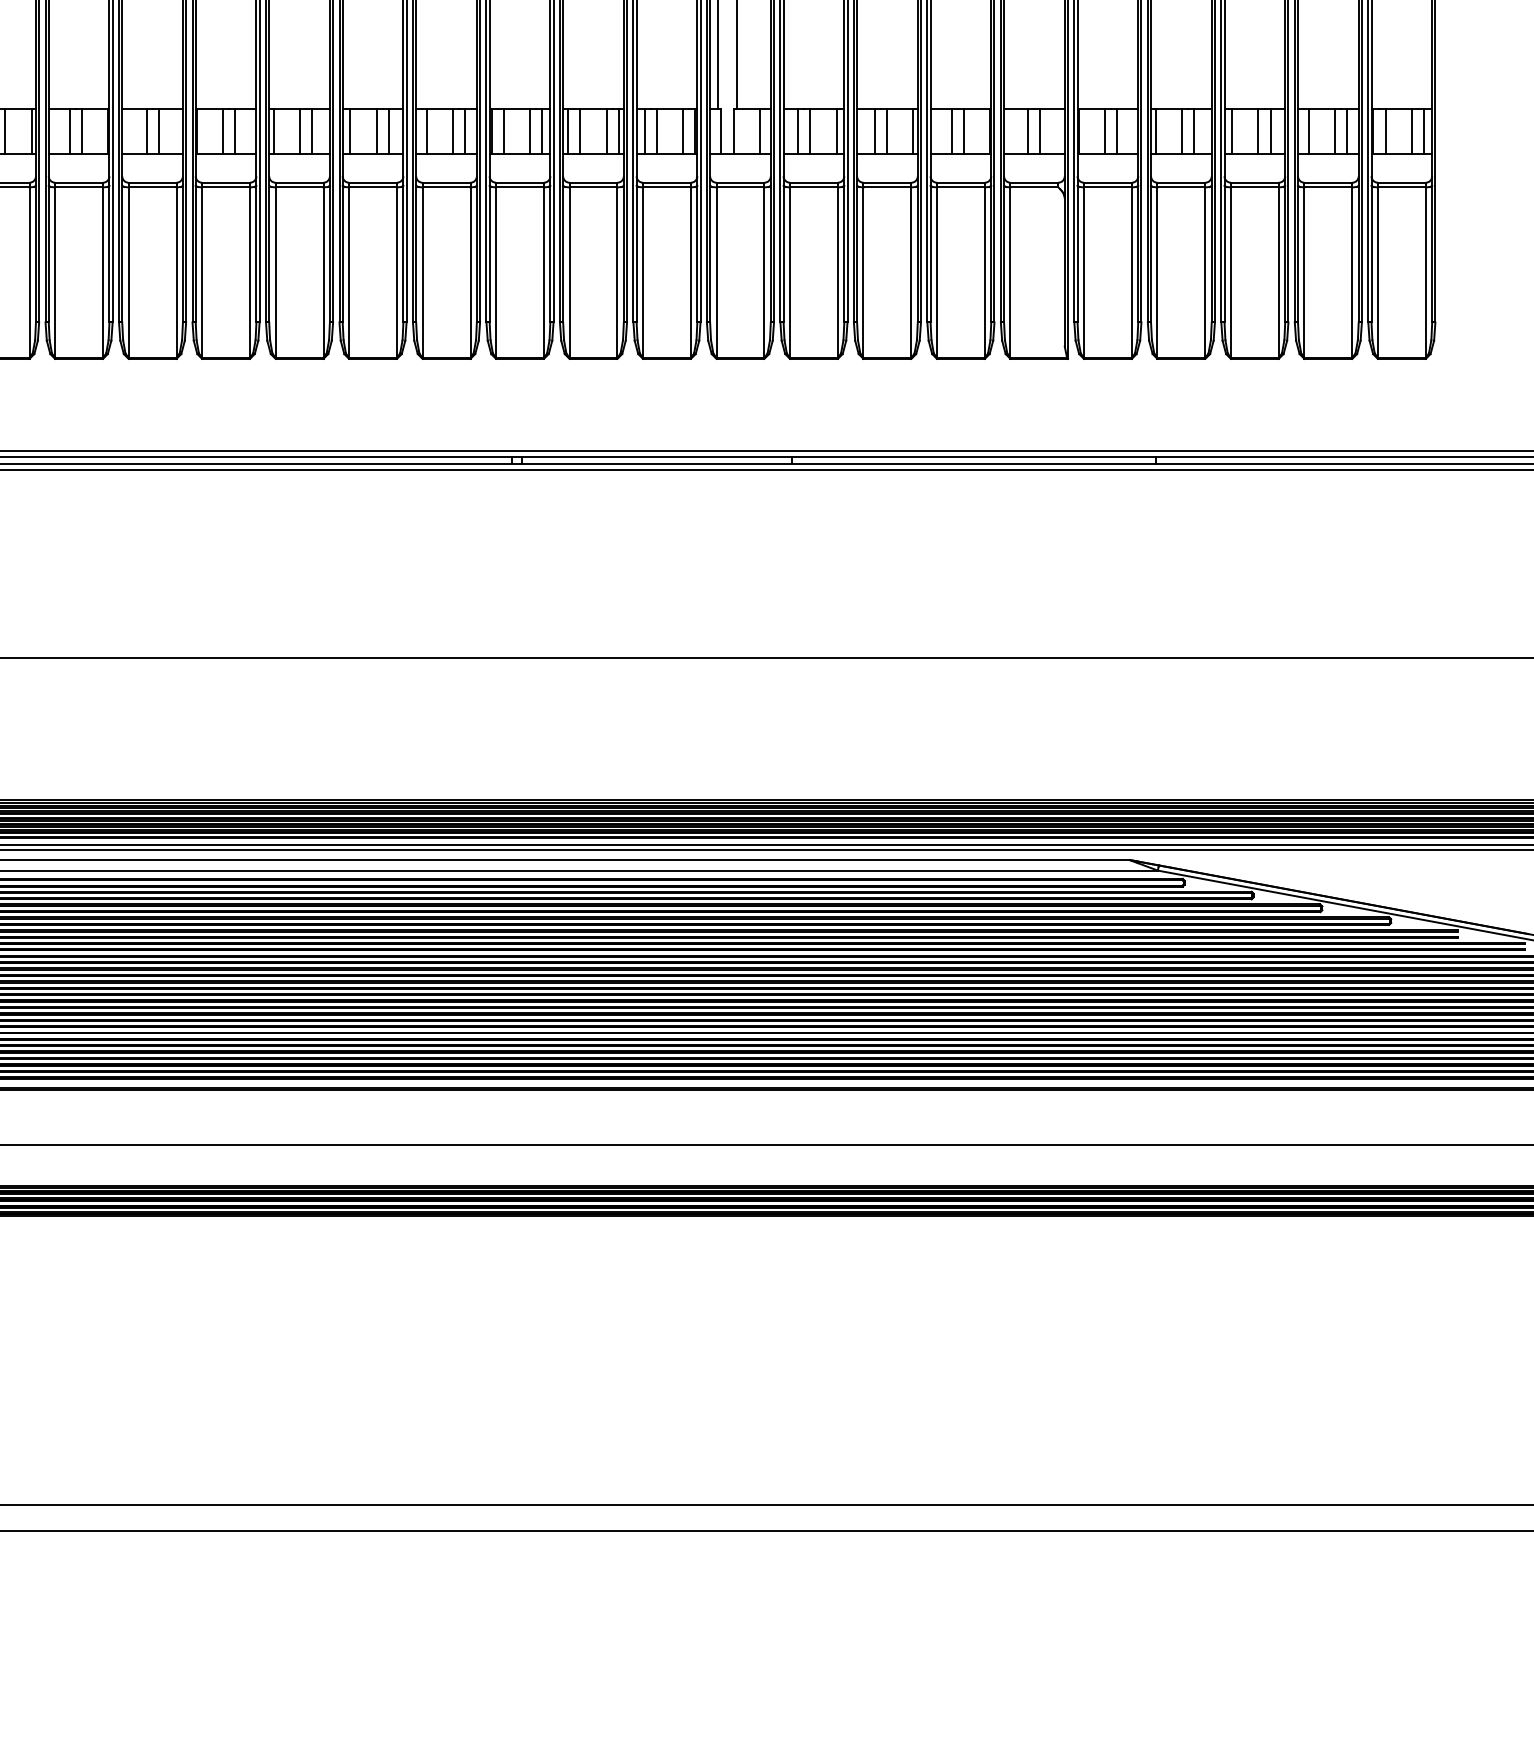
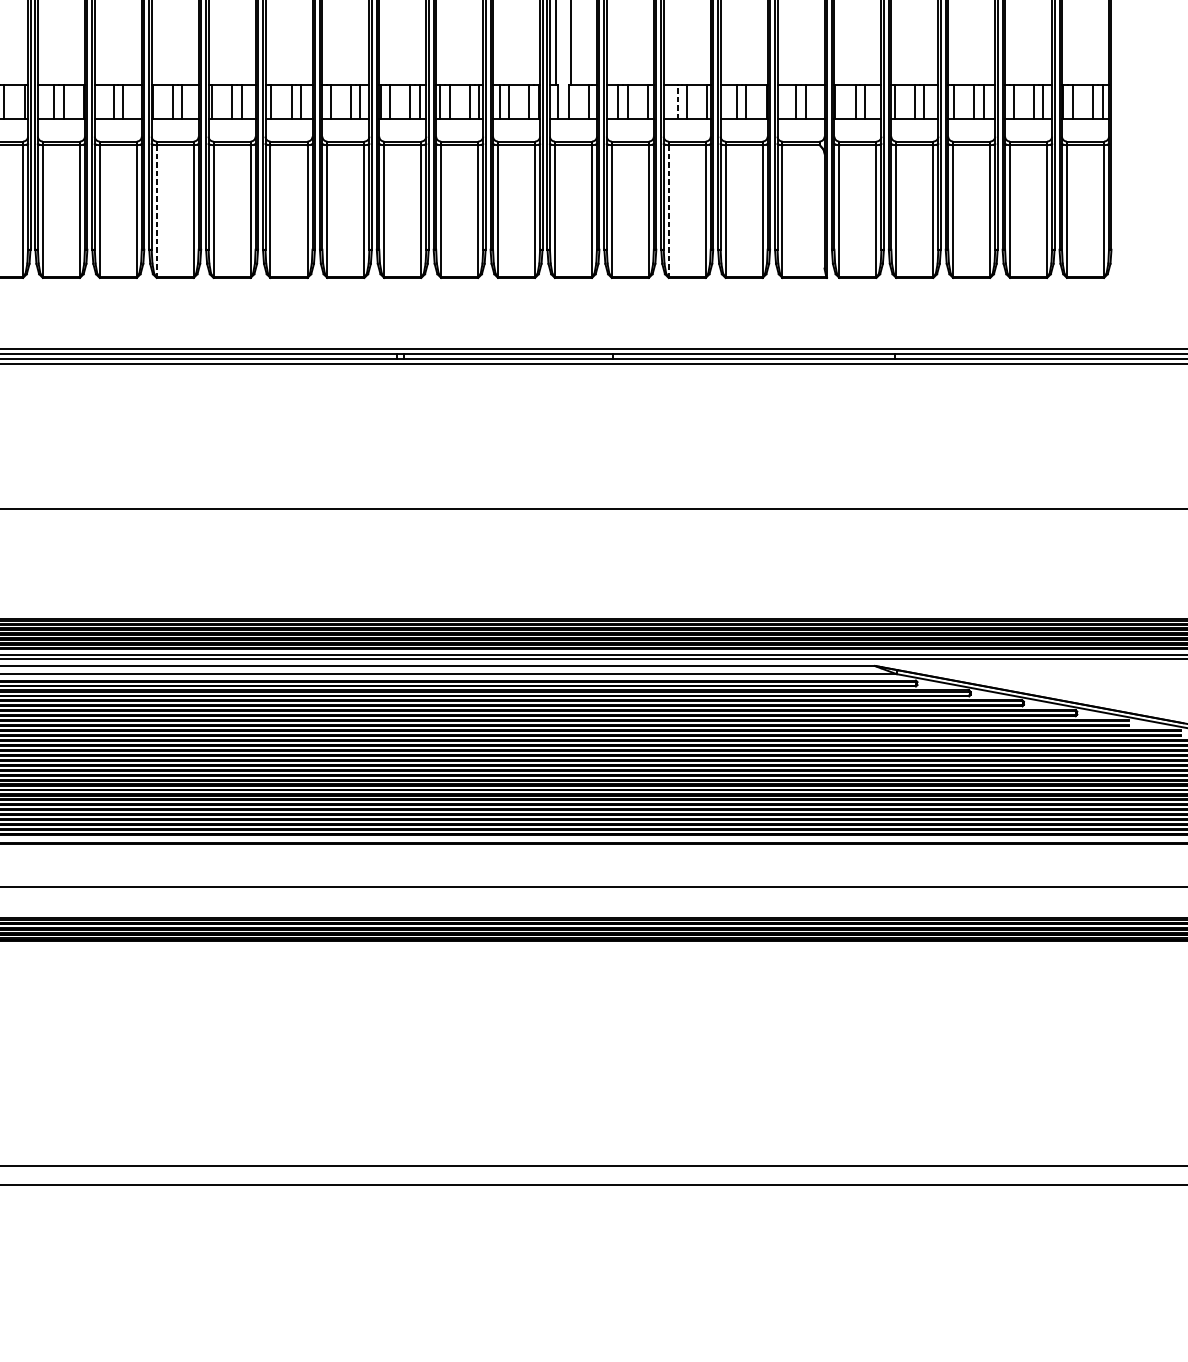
line: (875, 131) -> (678, 101), solid -> dashed
line: (202, 273) -> (156, 211), solid -> dashed
line: (863, 273) -> (668, 211), solid -> dashed

